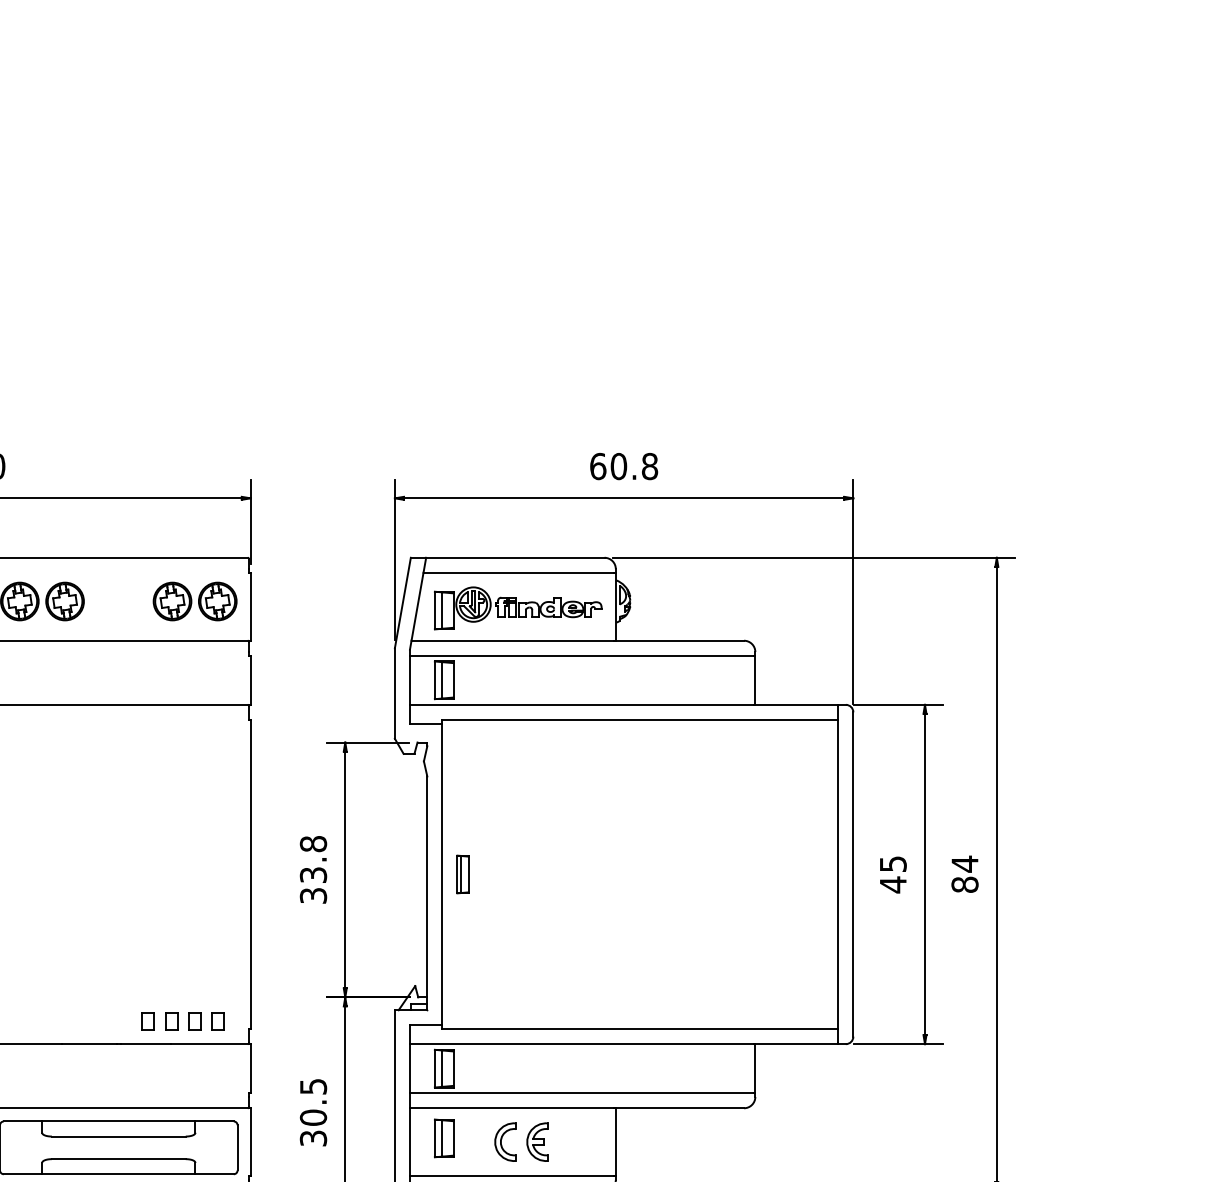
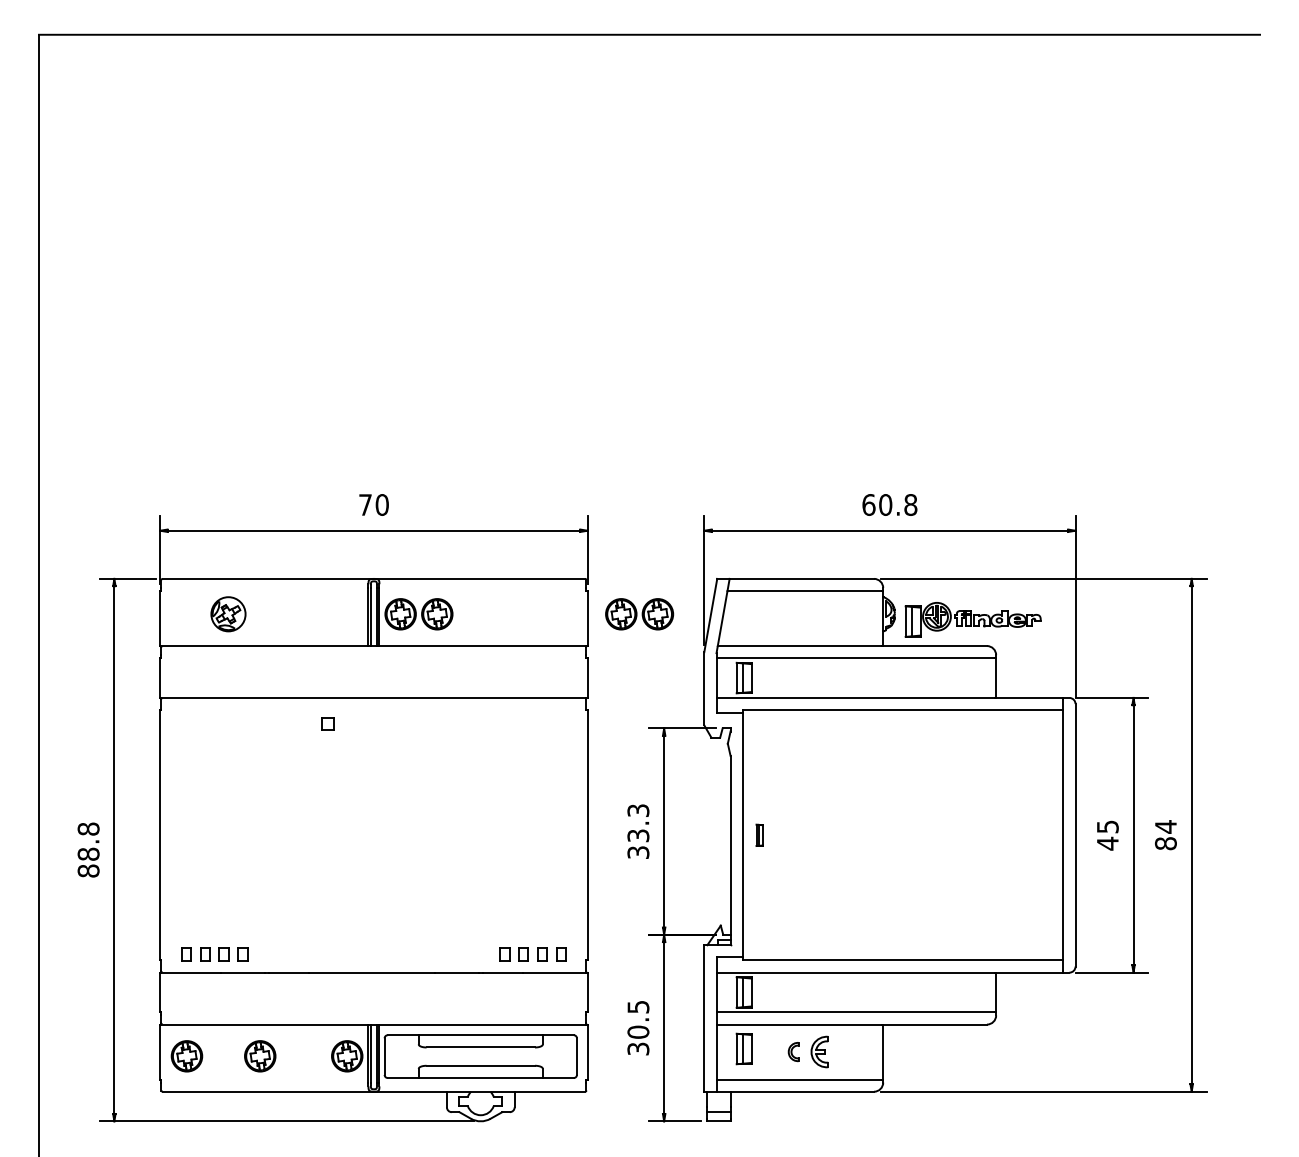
part: (195, 601) -> (639, 614), moved
part: (517, 607) -> (972, 619), moved
text: (313, 843) -> (638, 810), 33.8 -> 33.3
part: (463, 874) -> (759, 835), size x0.7
part: (505, 1141) -> (793, 1051), size x0.6

